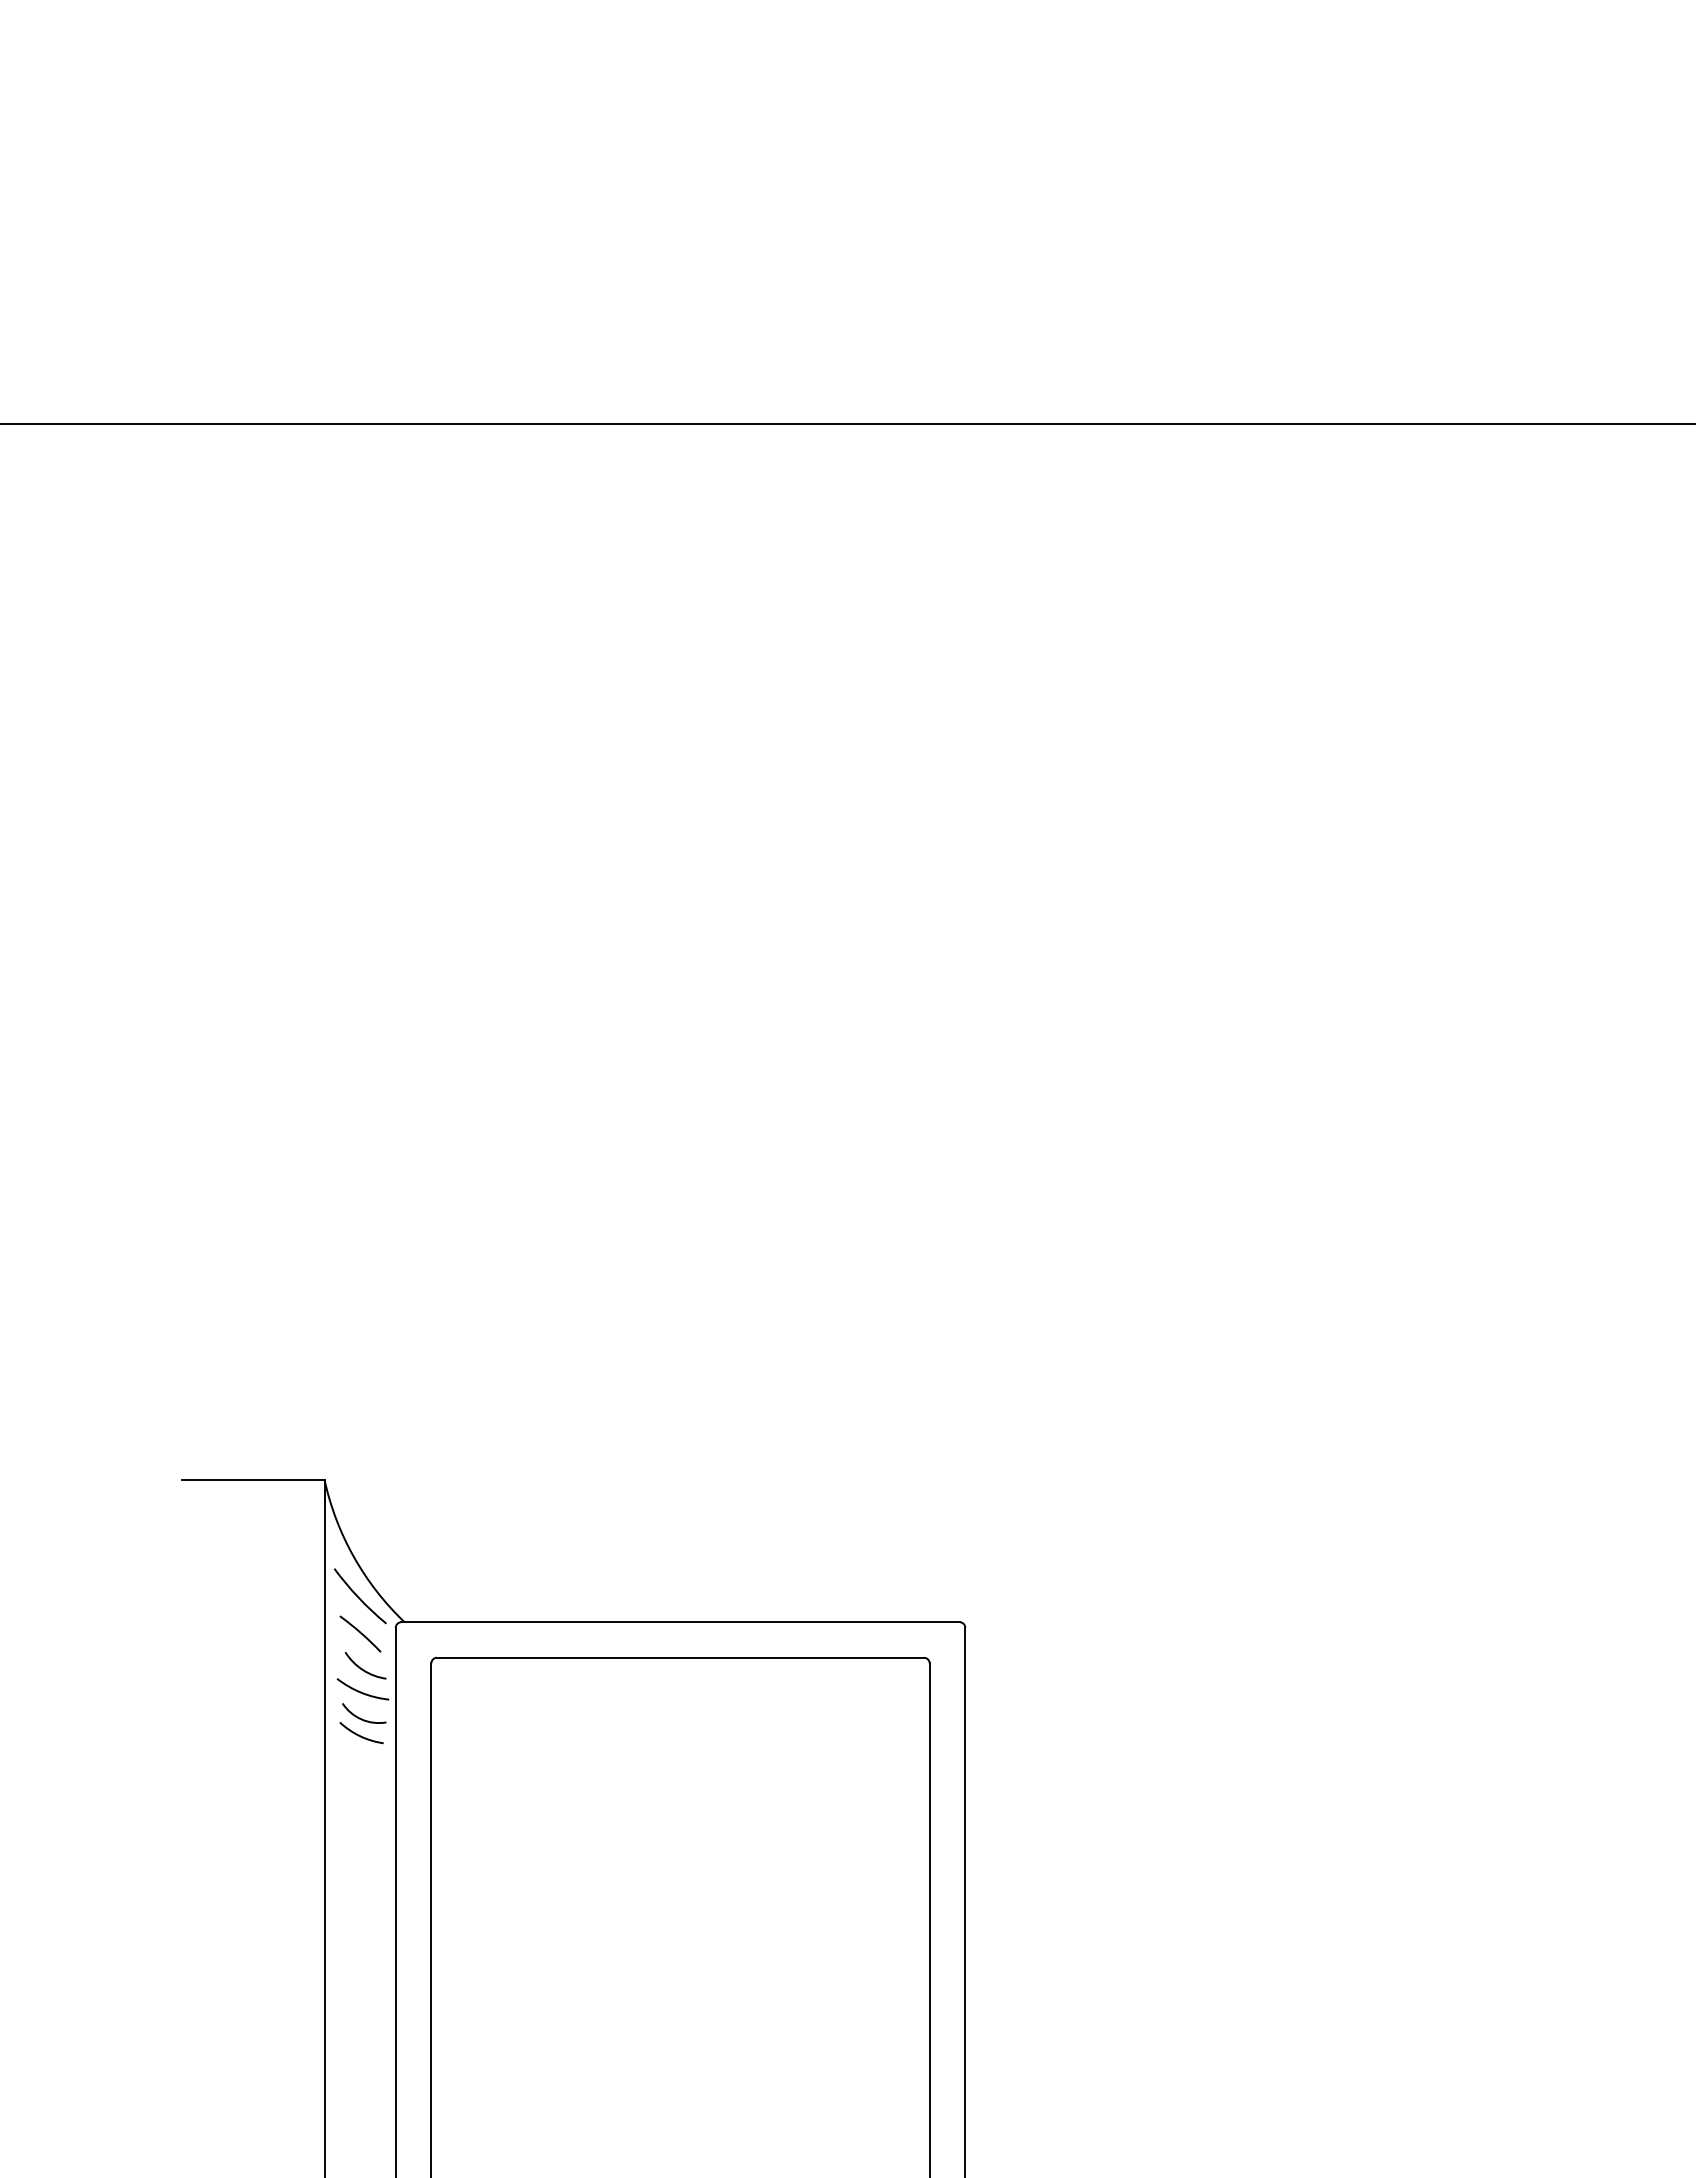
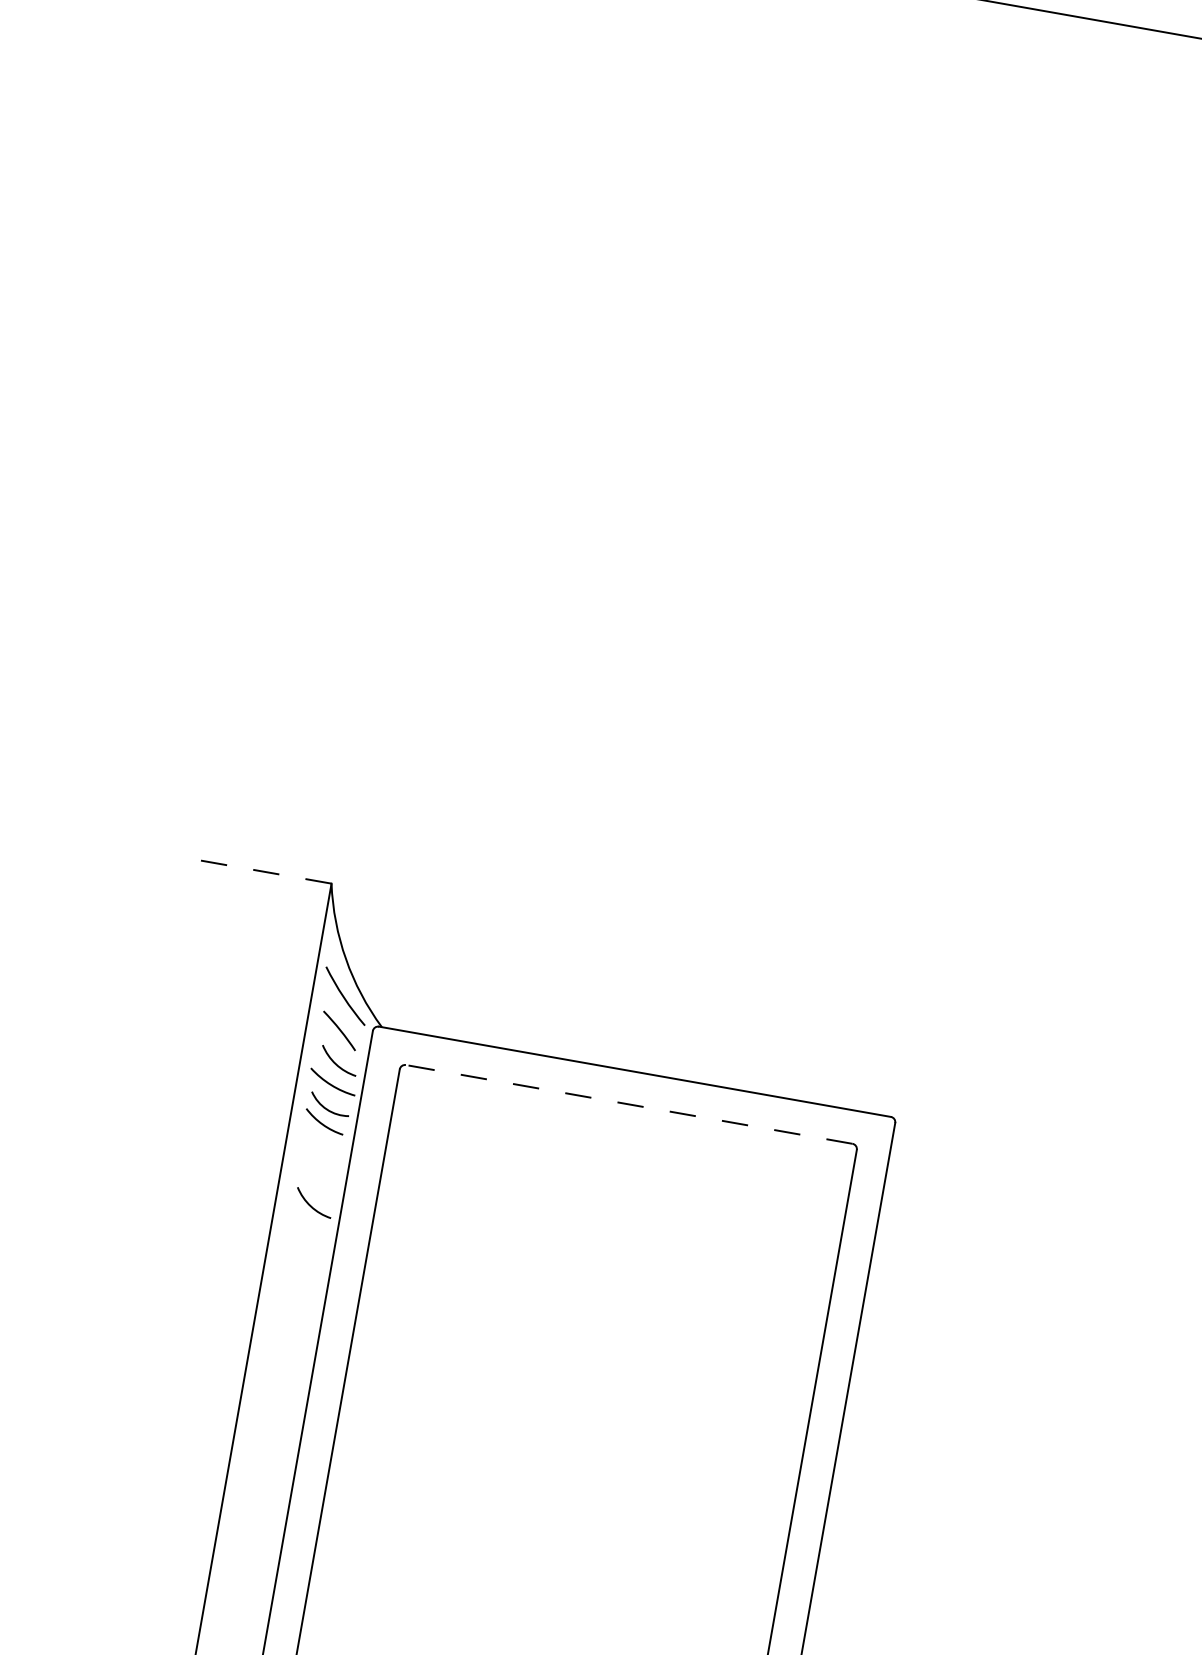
line: (252, 1479) -> (265, 871), solid -> dashed
line: (680, 1657) -> (629, 1104), solid -> dashed
arc: (364, 1824) -> (312, 1206), added

